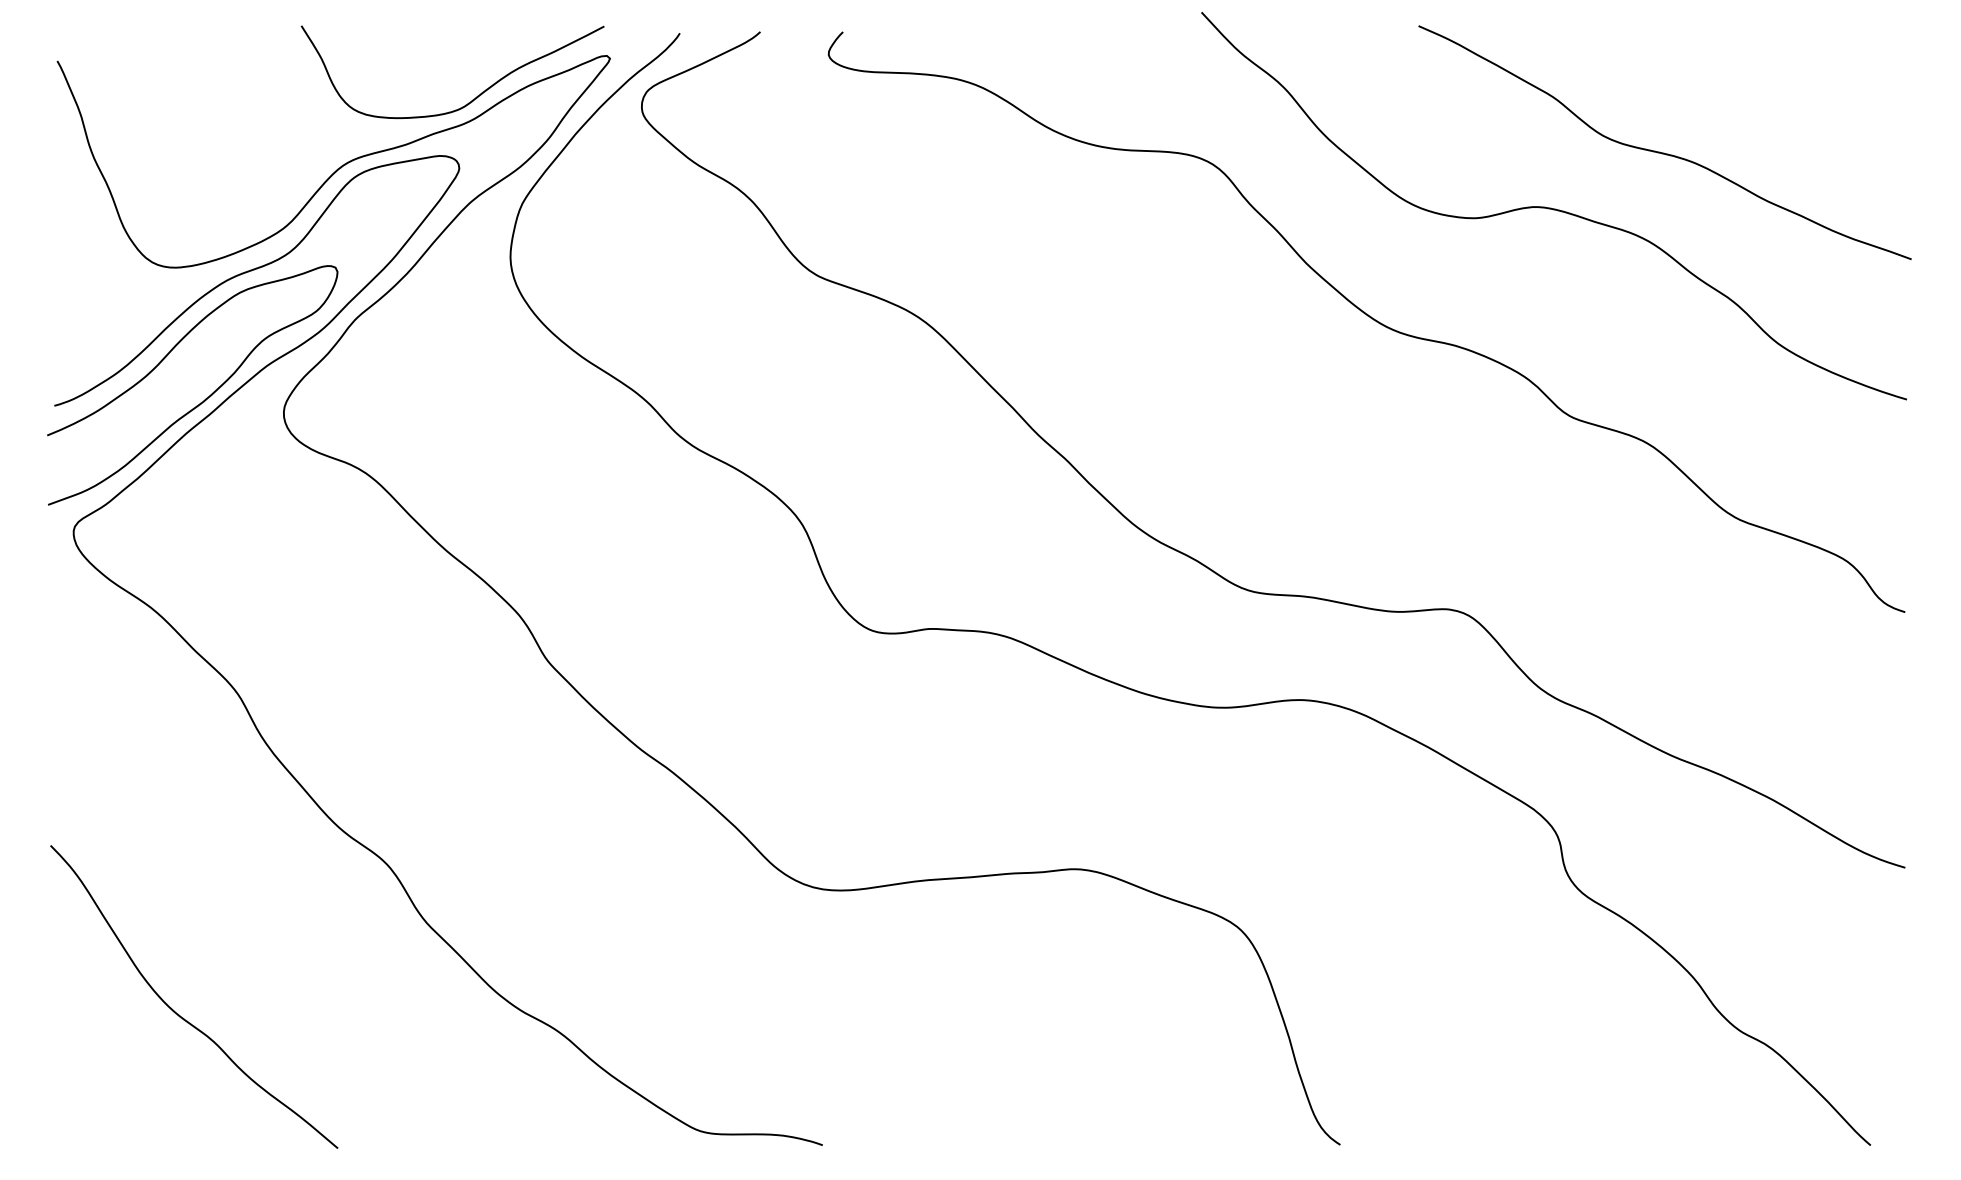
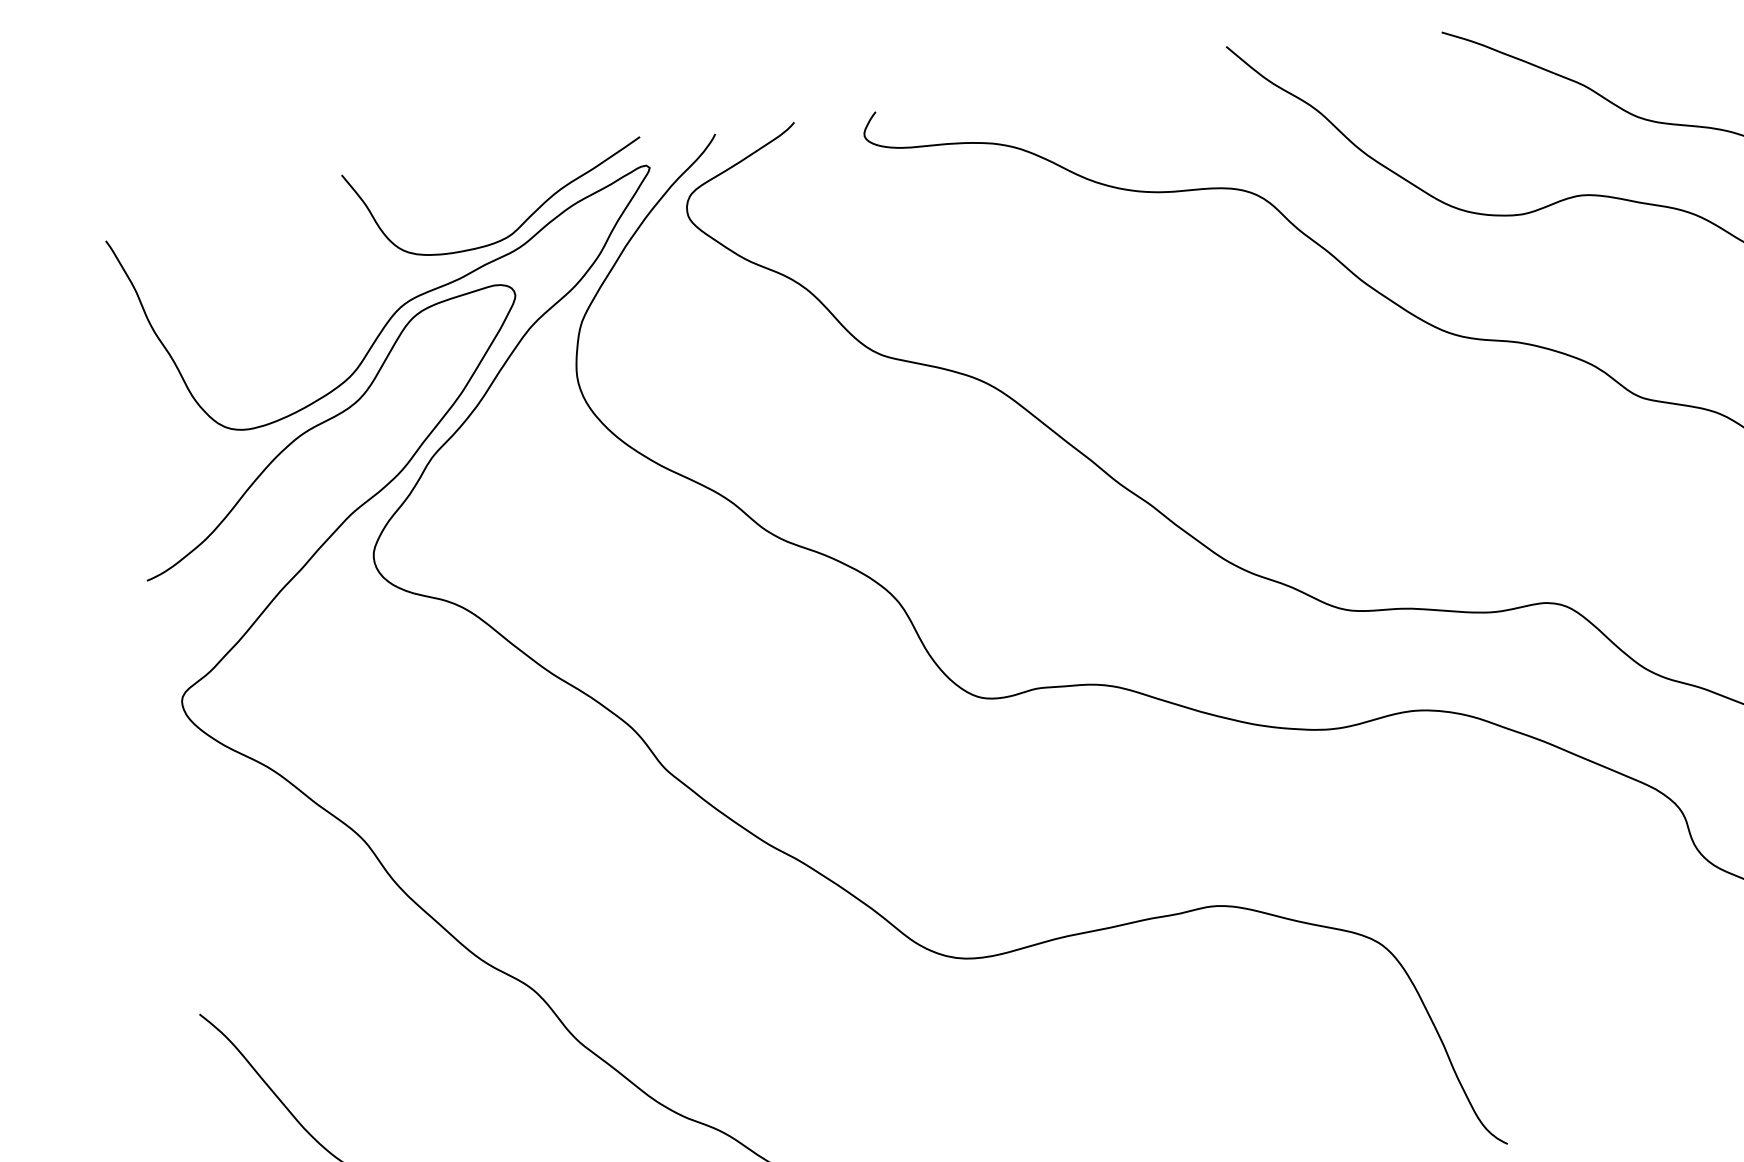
curve: (205, 398) -> (294, 554), removed

